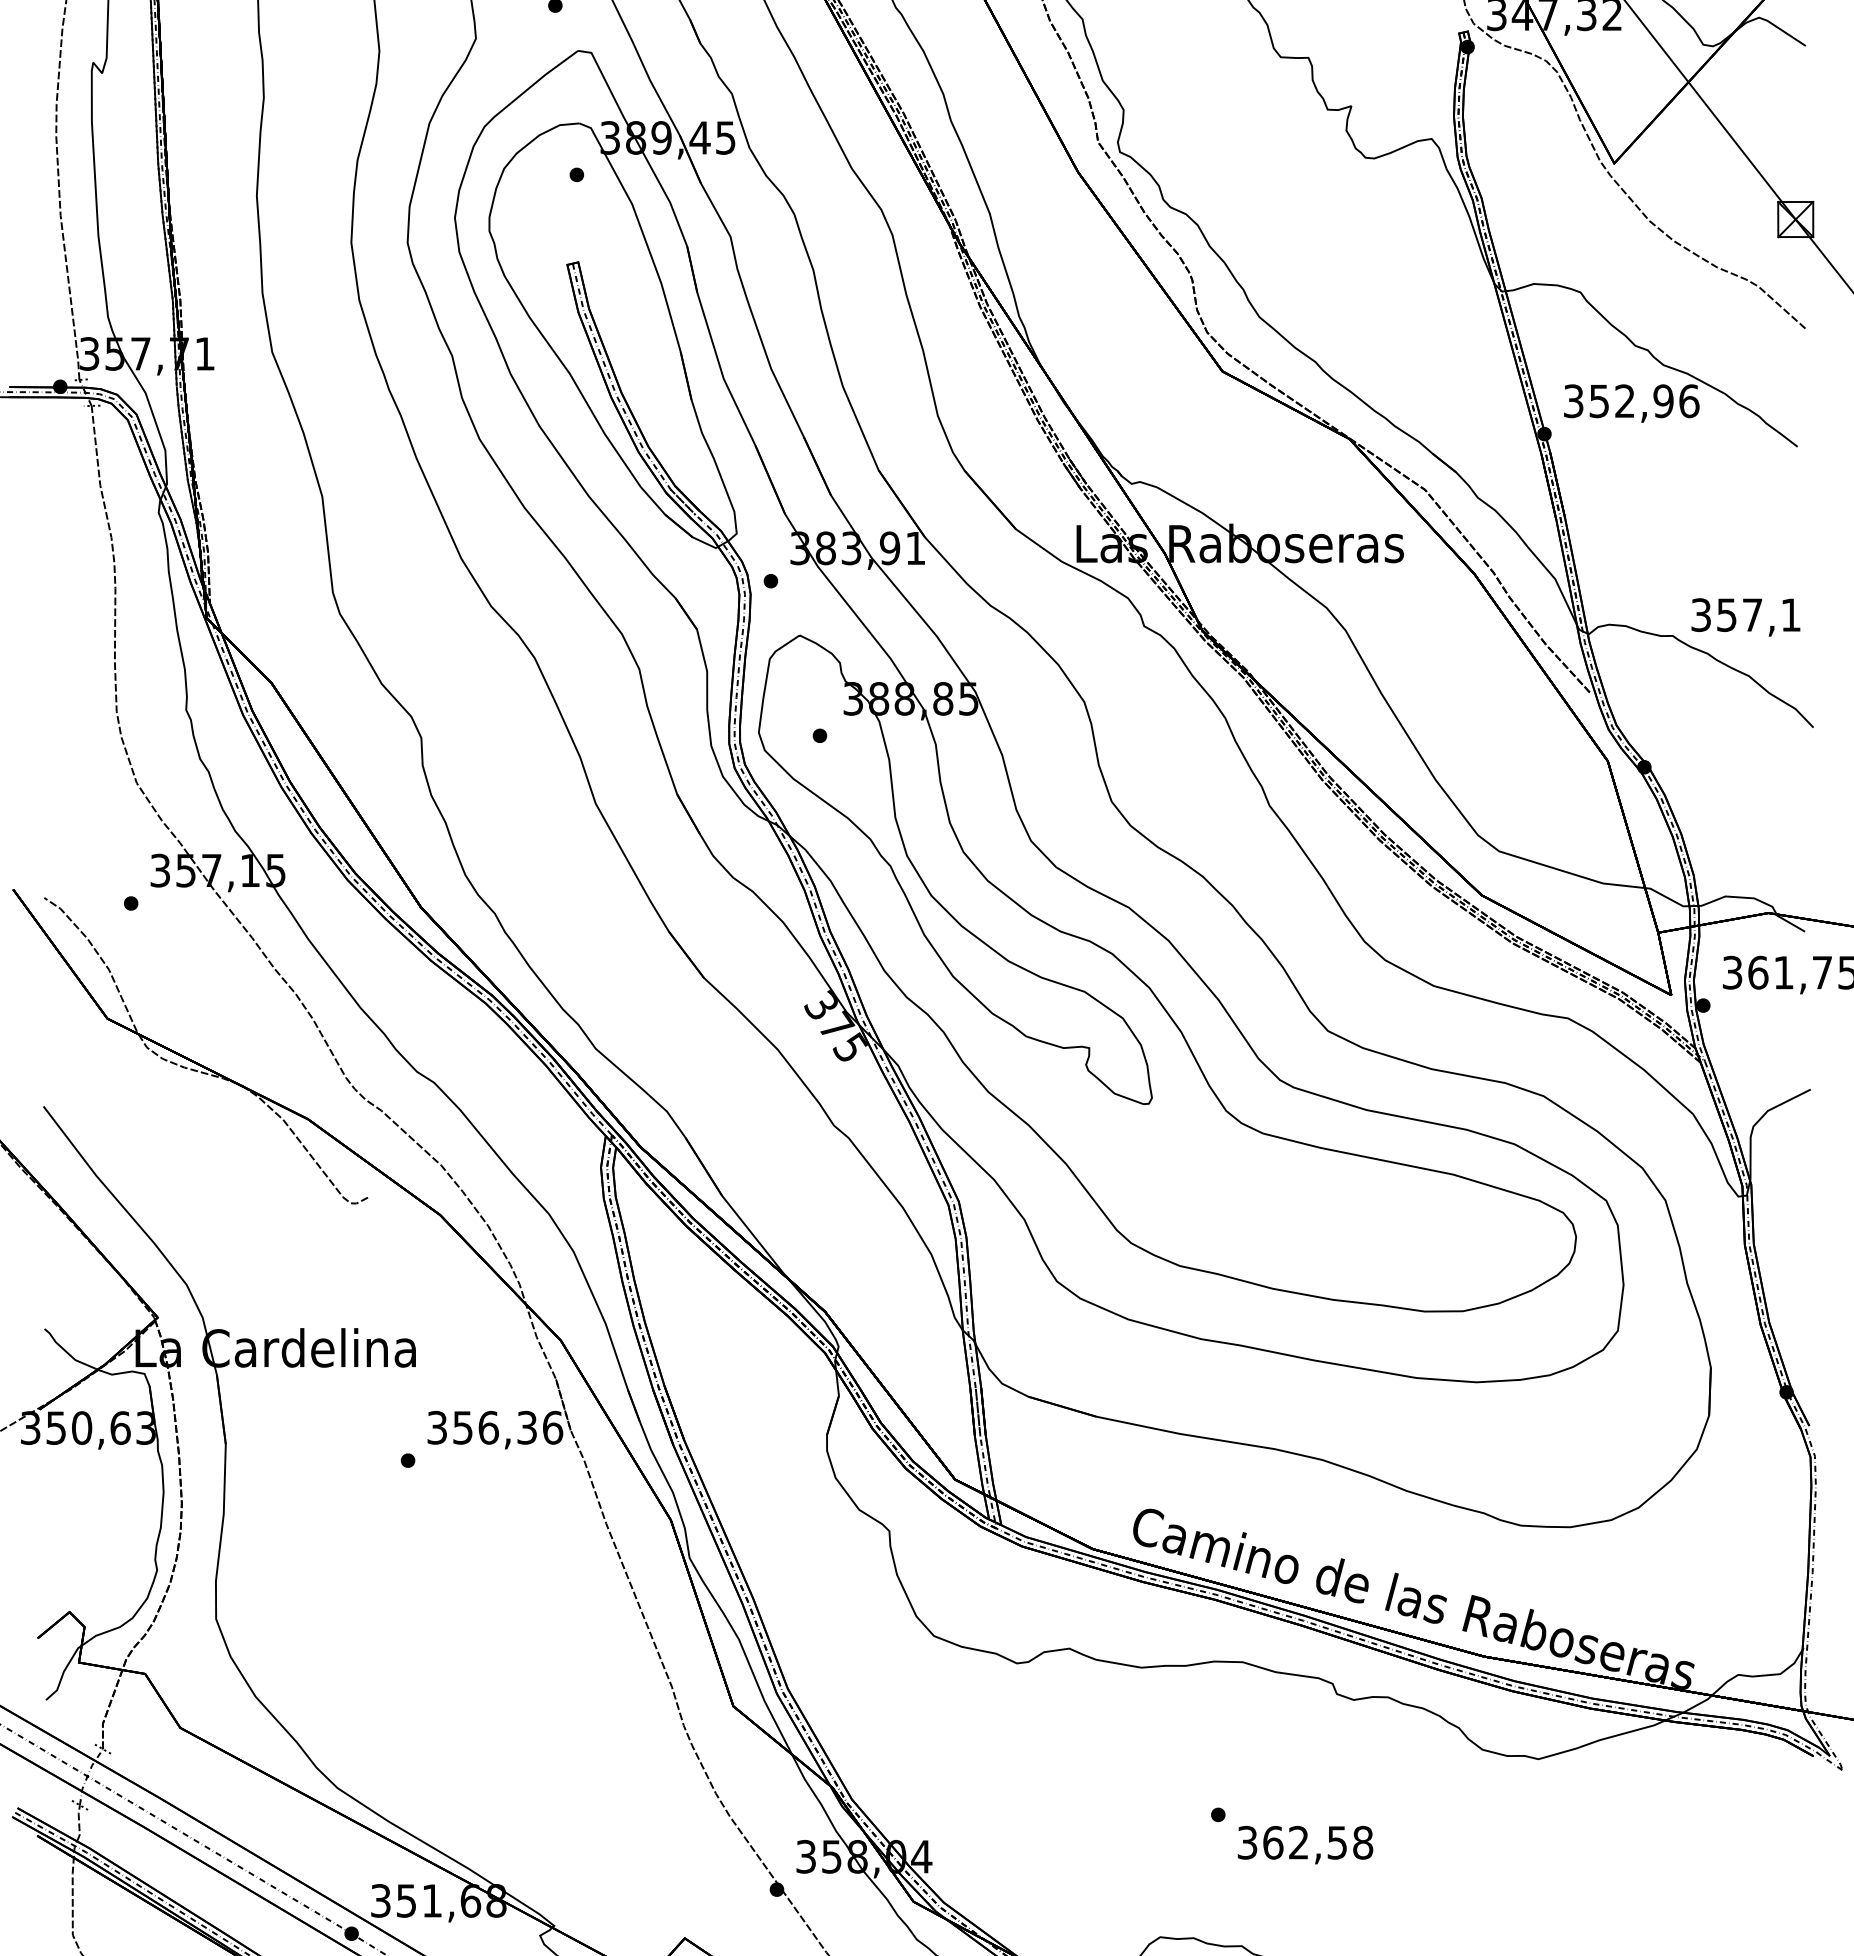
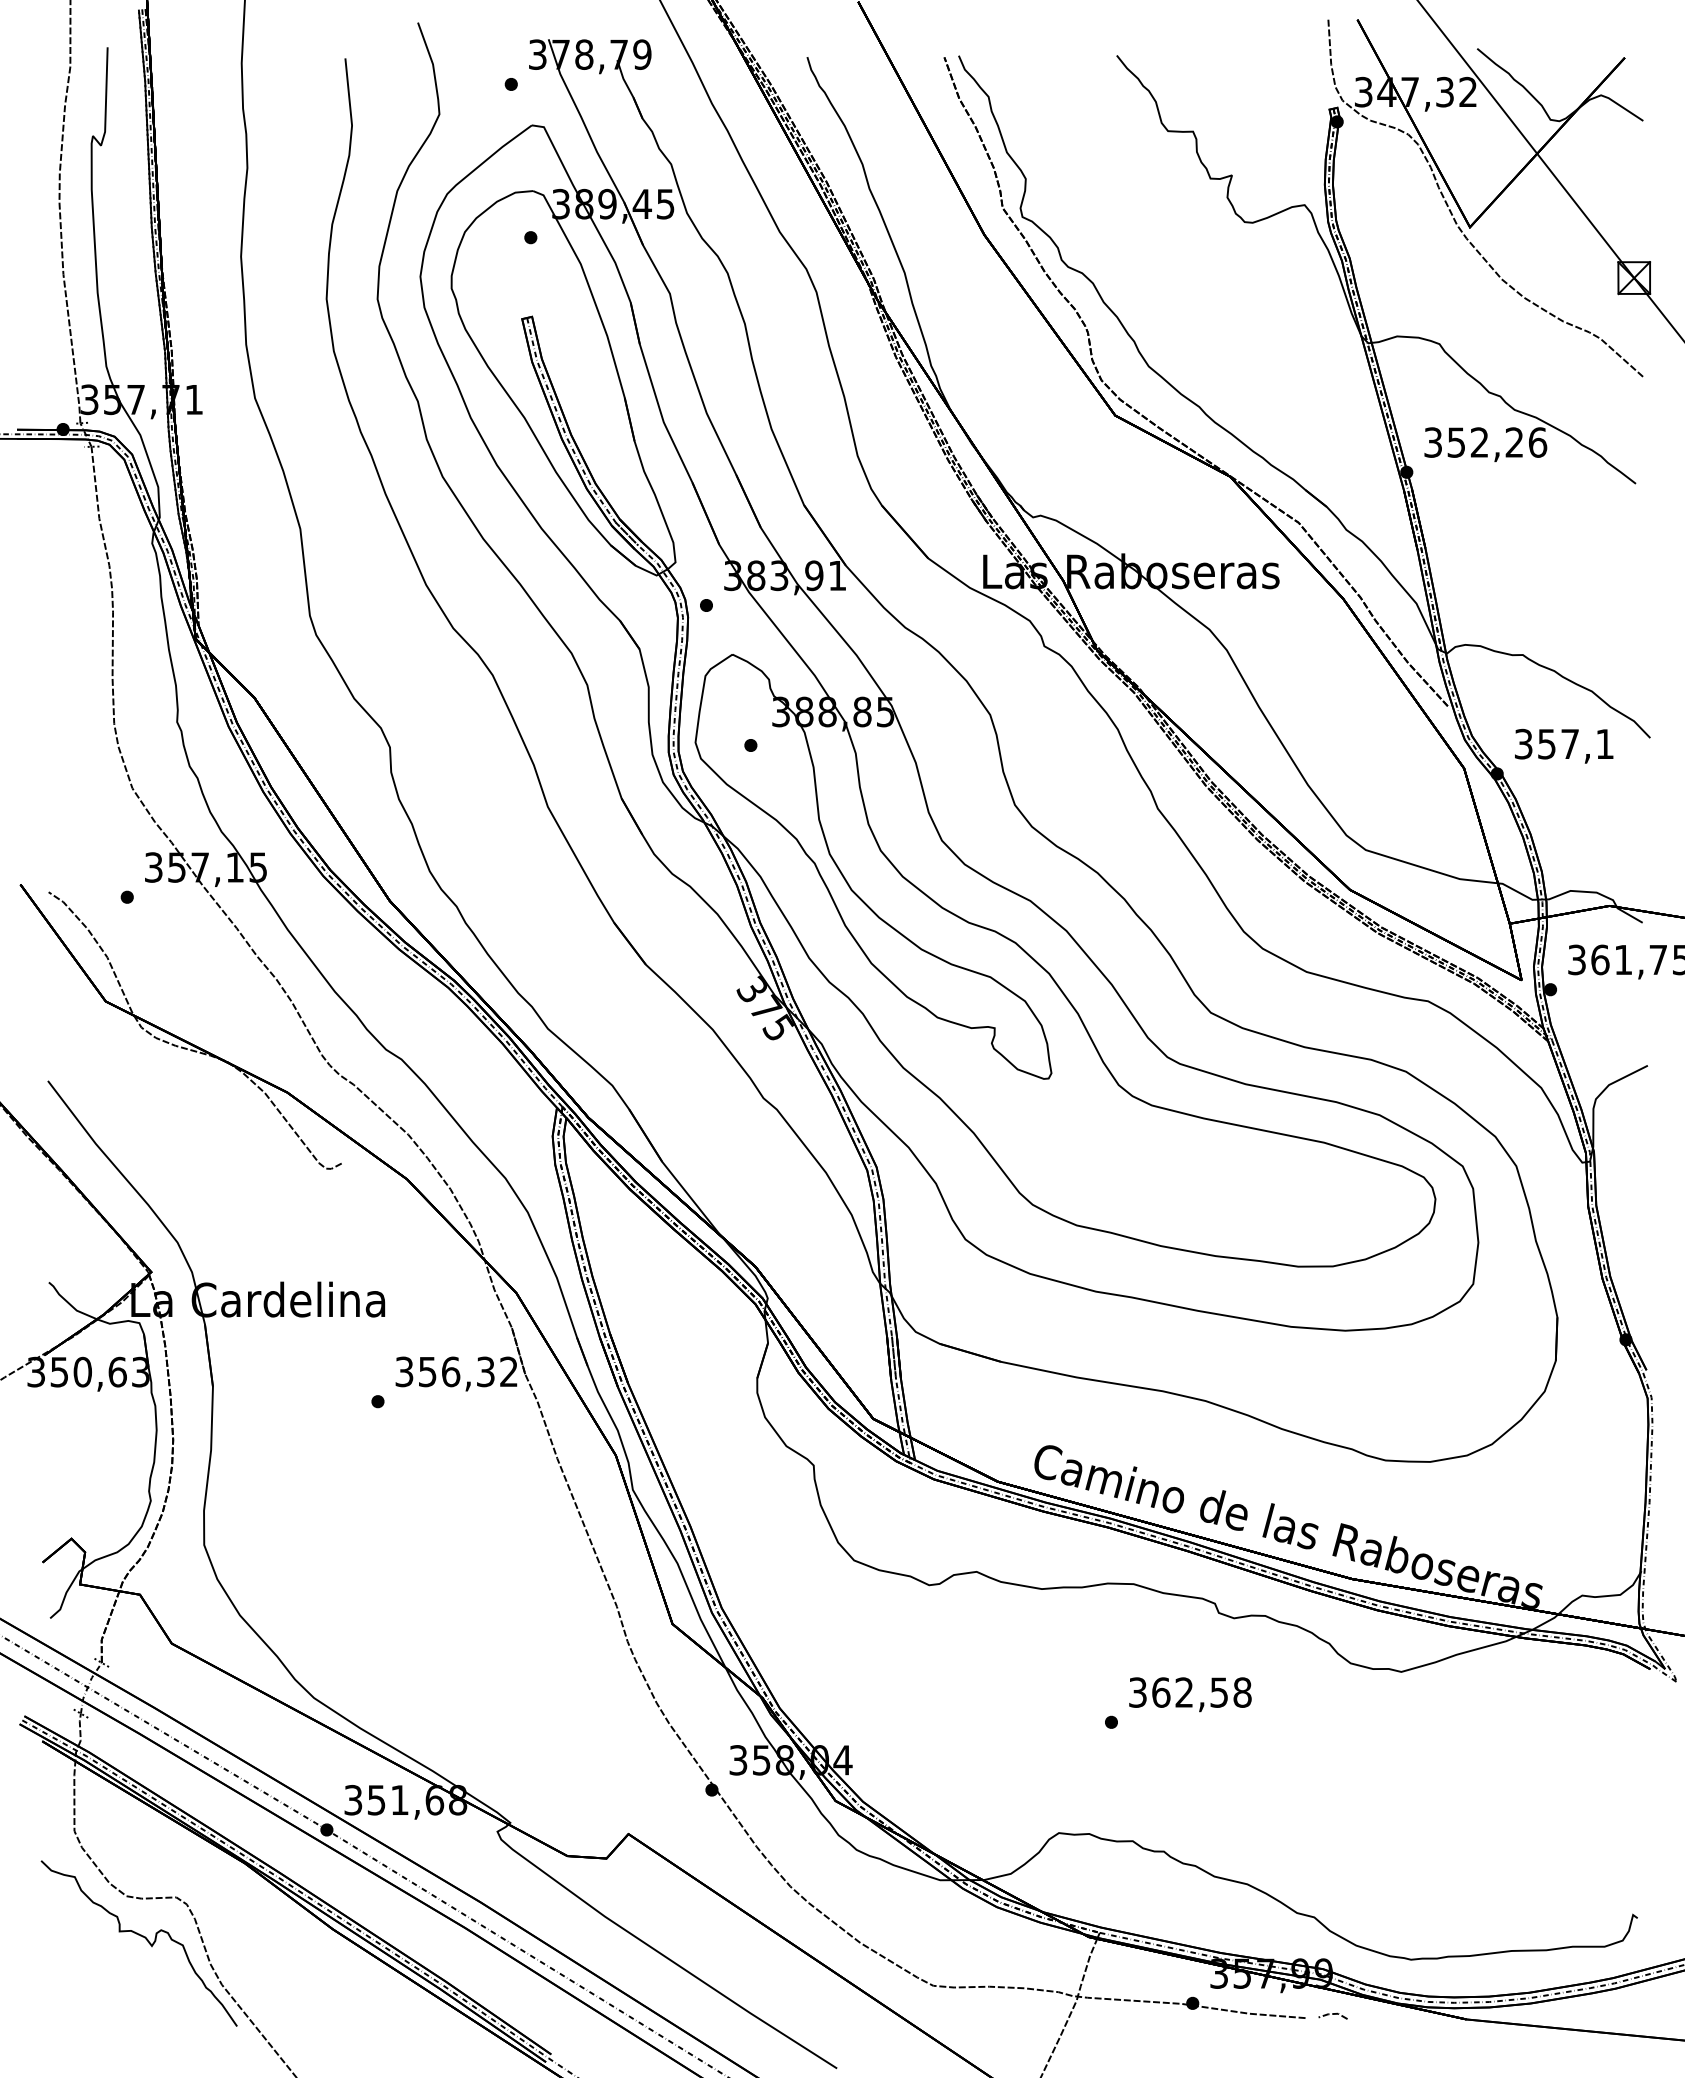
text: (1663, 401) -> (1514, 442), 352,96 -> 352,26
text: (1746, 616) -> (1564, 745), moved
text: (553, 1427) -> (509, 1371), 356,36 -> 356,32
text: (1305, 1844) -> (1190, 1694), moved

